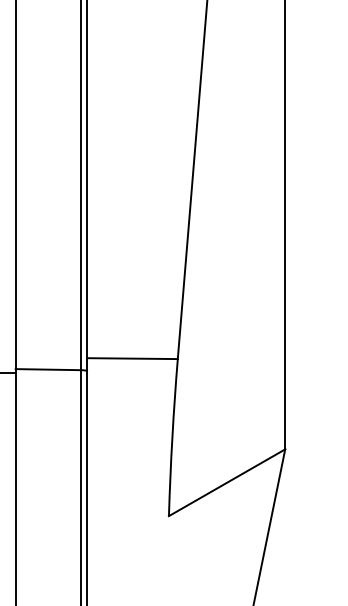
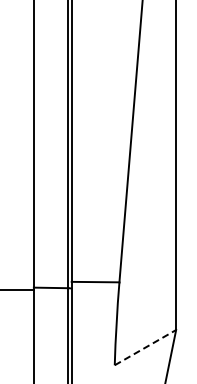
line: (227, 482) -> (145, 347), solid -> dashed

